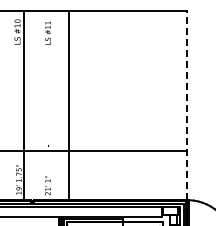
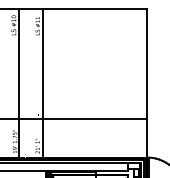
line: (69, 105) -> (42, 83), moved
line: (186, 105) -> (146, 83), dashed -> solid

